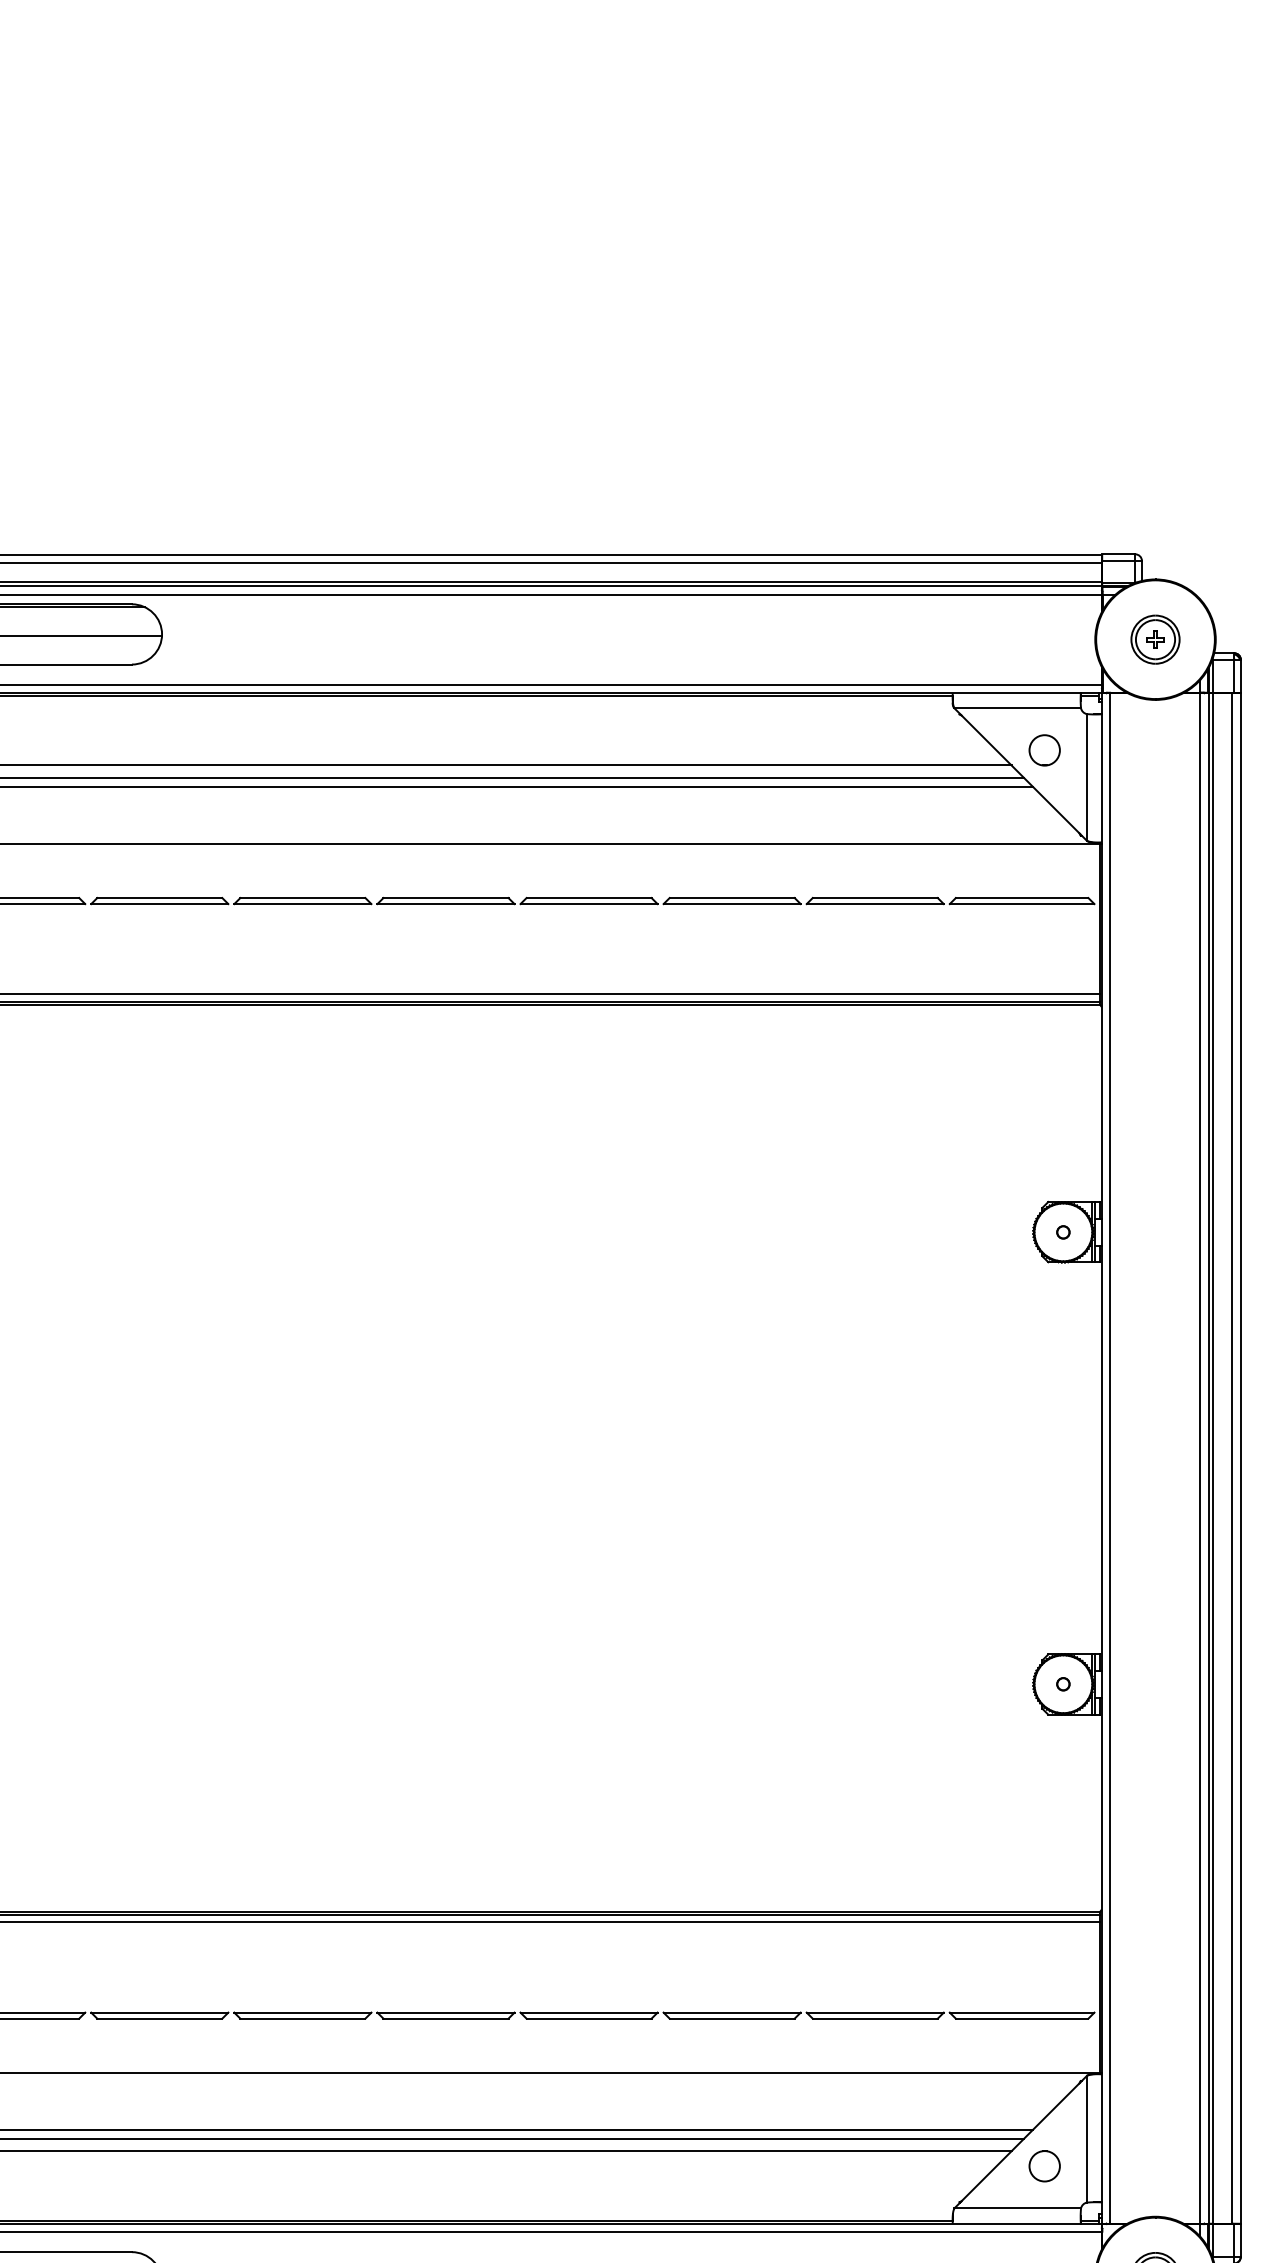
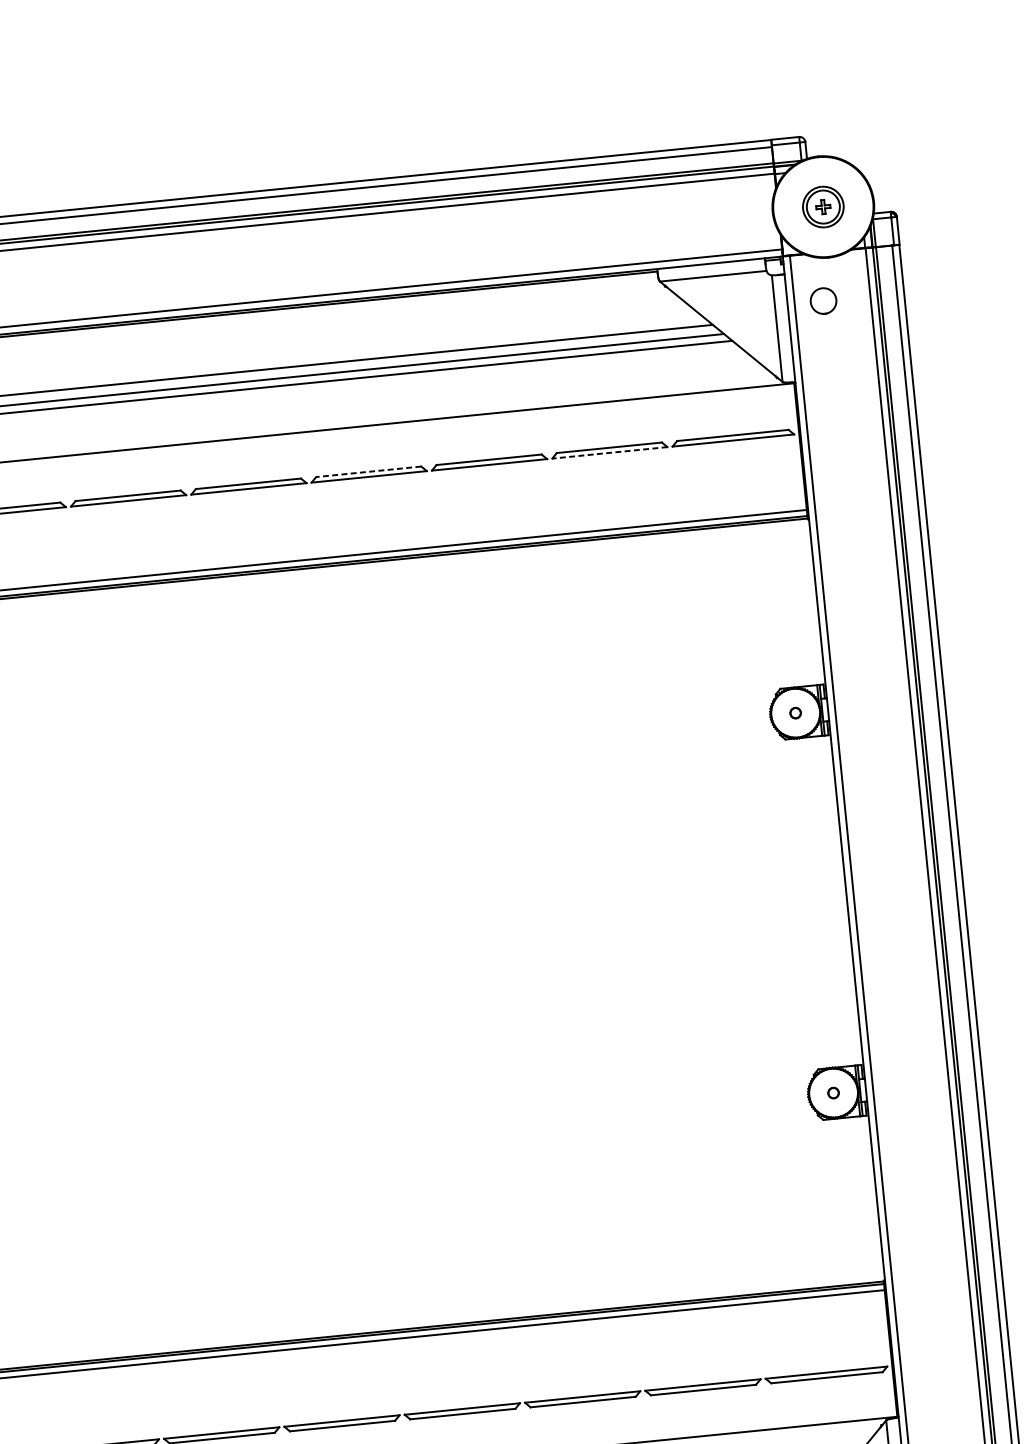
circle: (1044, 750) -> (823, 301), moved
line: (589, 898) -> (369, 472), solid -> dashed
line: (875, 904) -> (610, 453), solid -> dashed

